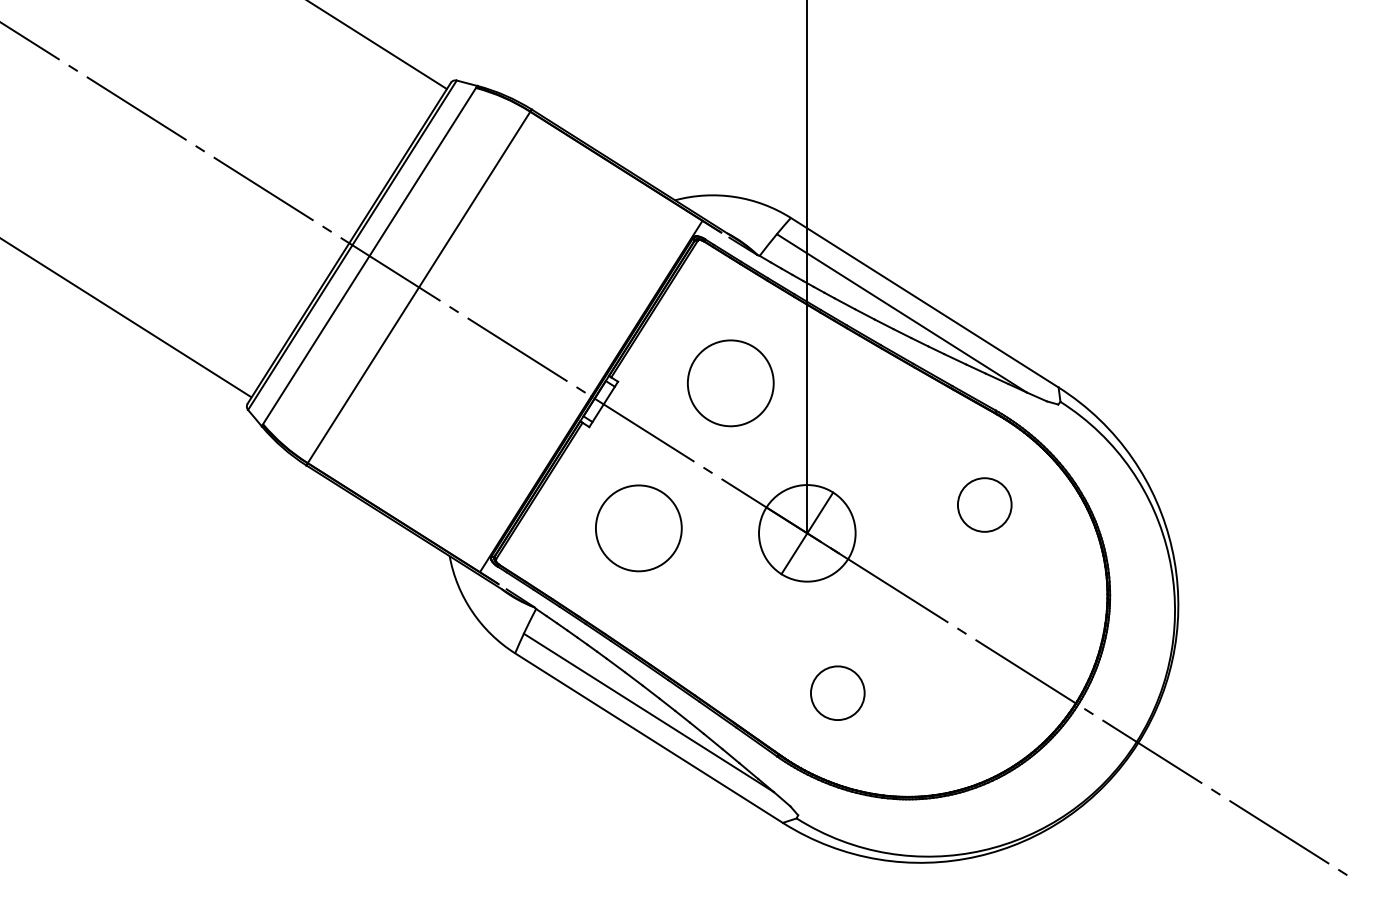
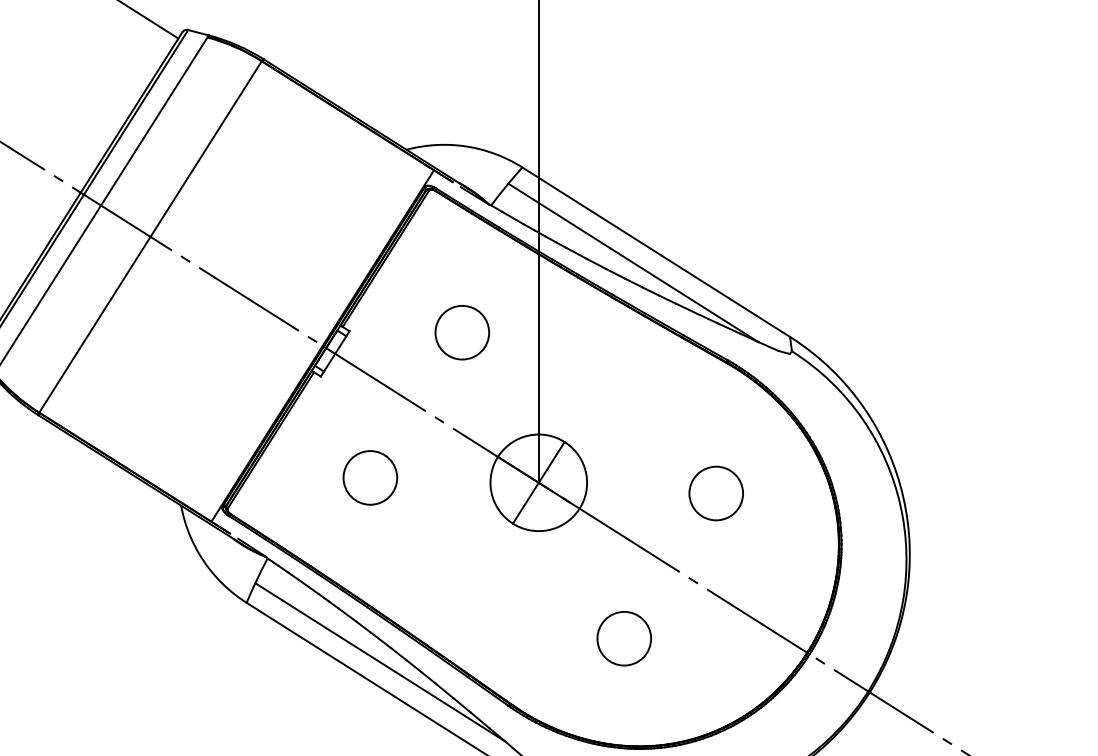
circle: (730, 382) -> (461, 331), size x0.62
circle: (984, 504) -> (715, 492), moved
circle: (638, 528) -> (369, 477), size x0.62
circle: (837, 692) -> (623, 637), moved

